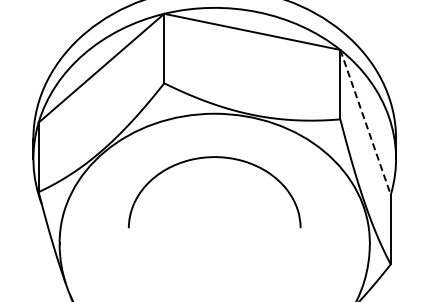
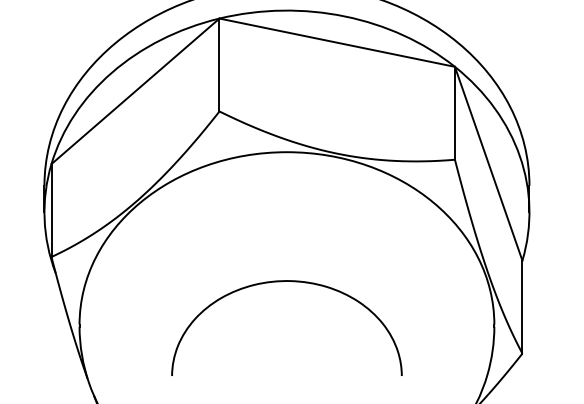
line: (365, 122) -> (488, 163), dashed -> solid
curve: (211, 158) -> (282, 282), moved

